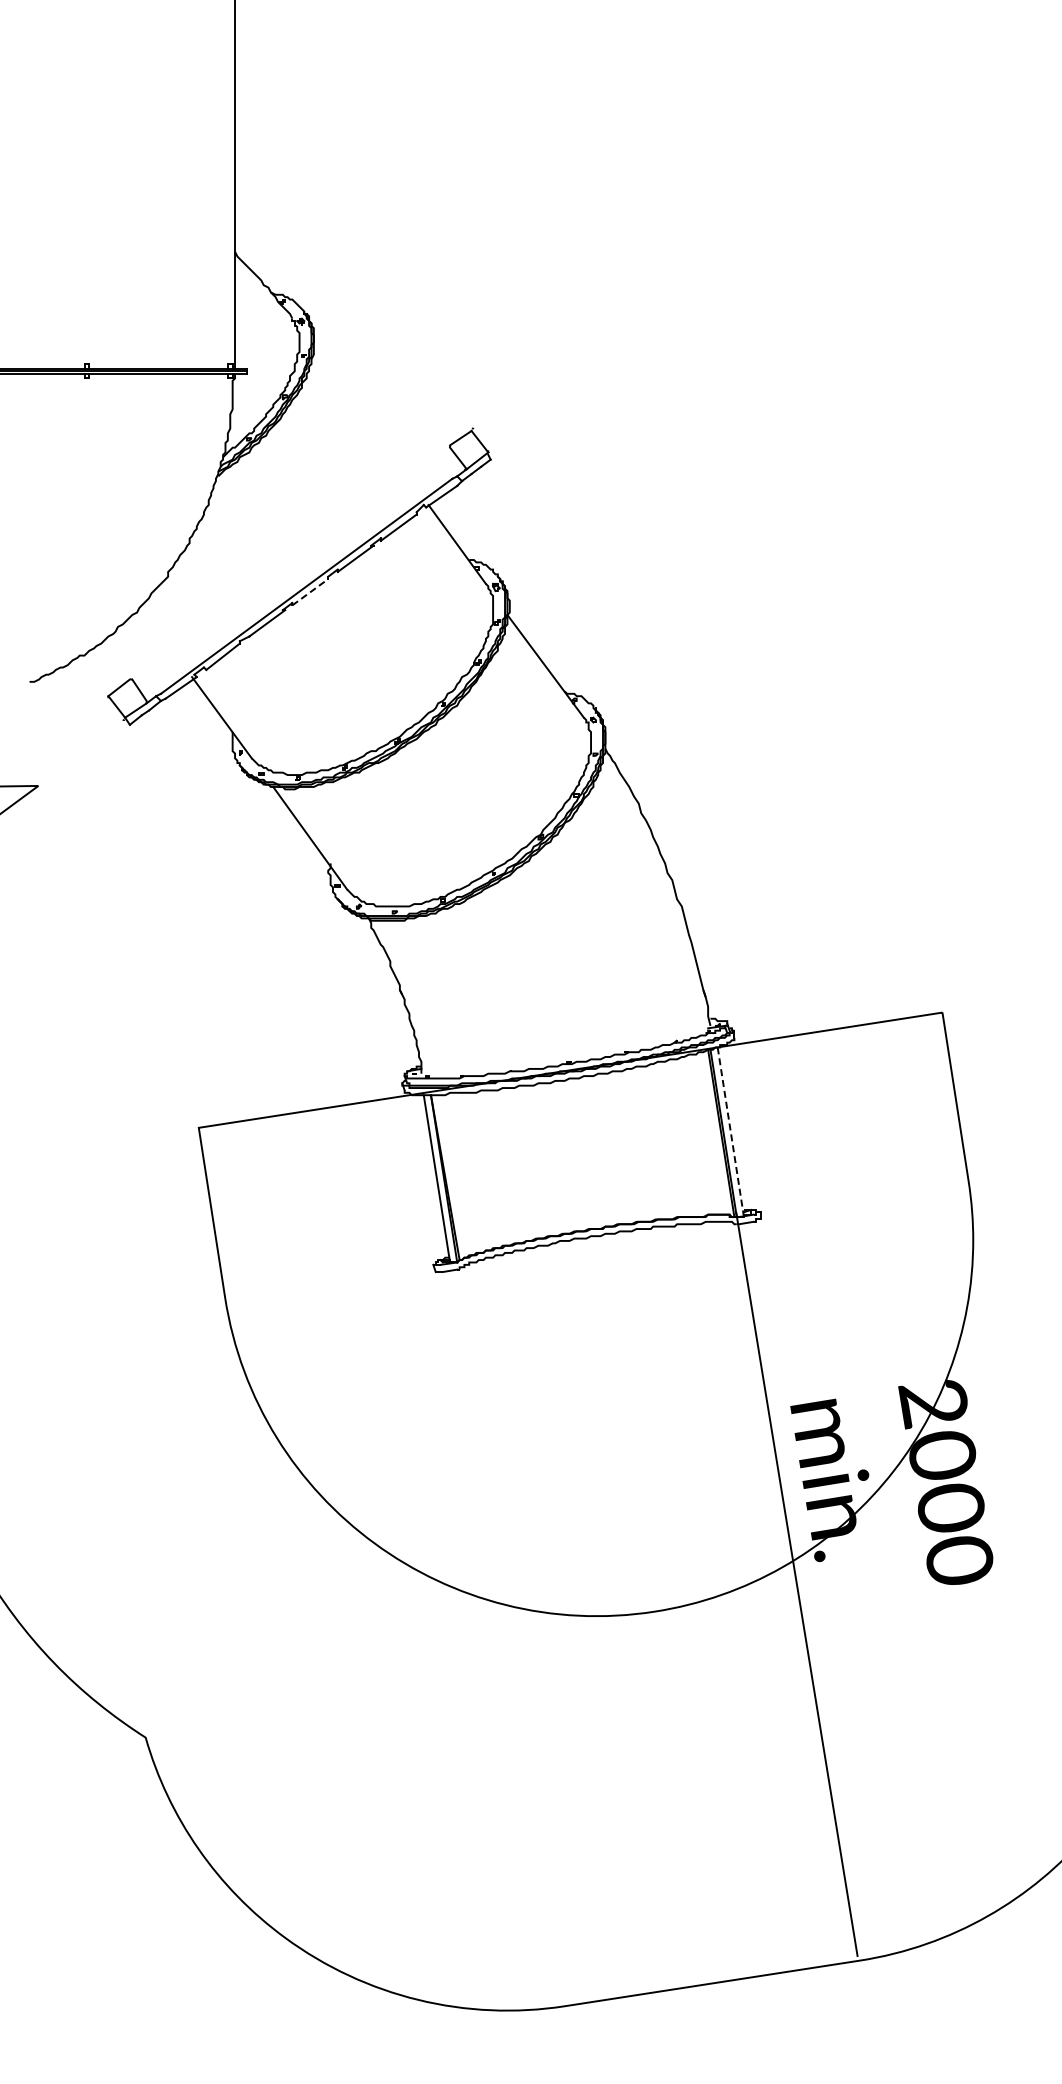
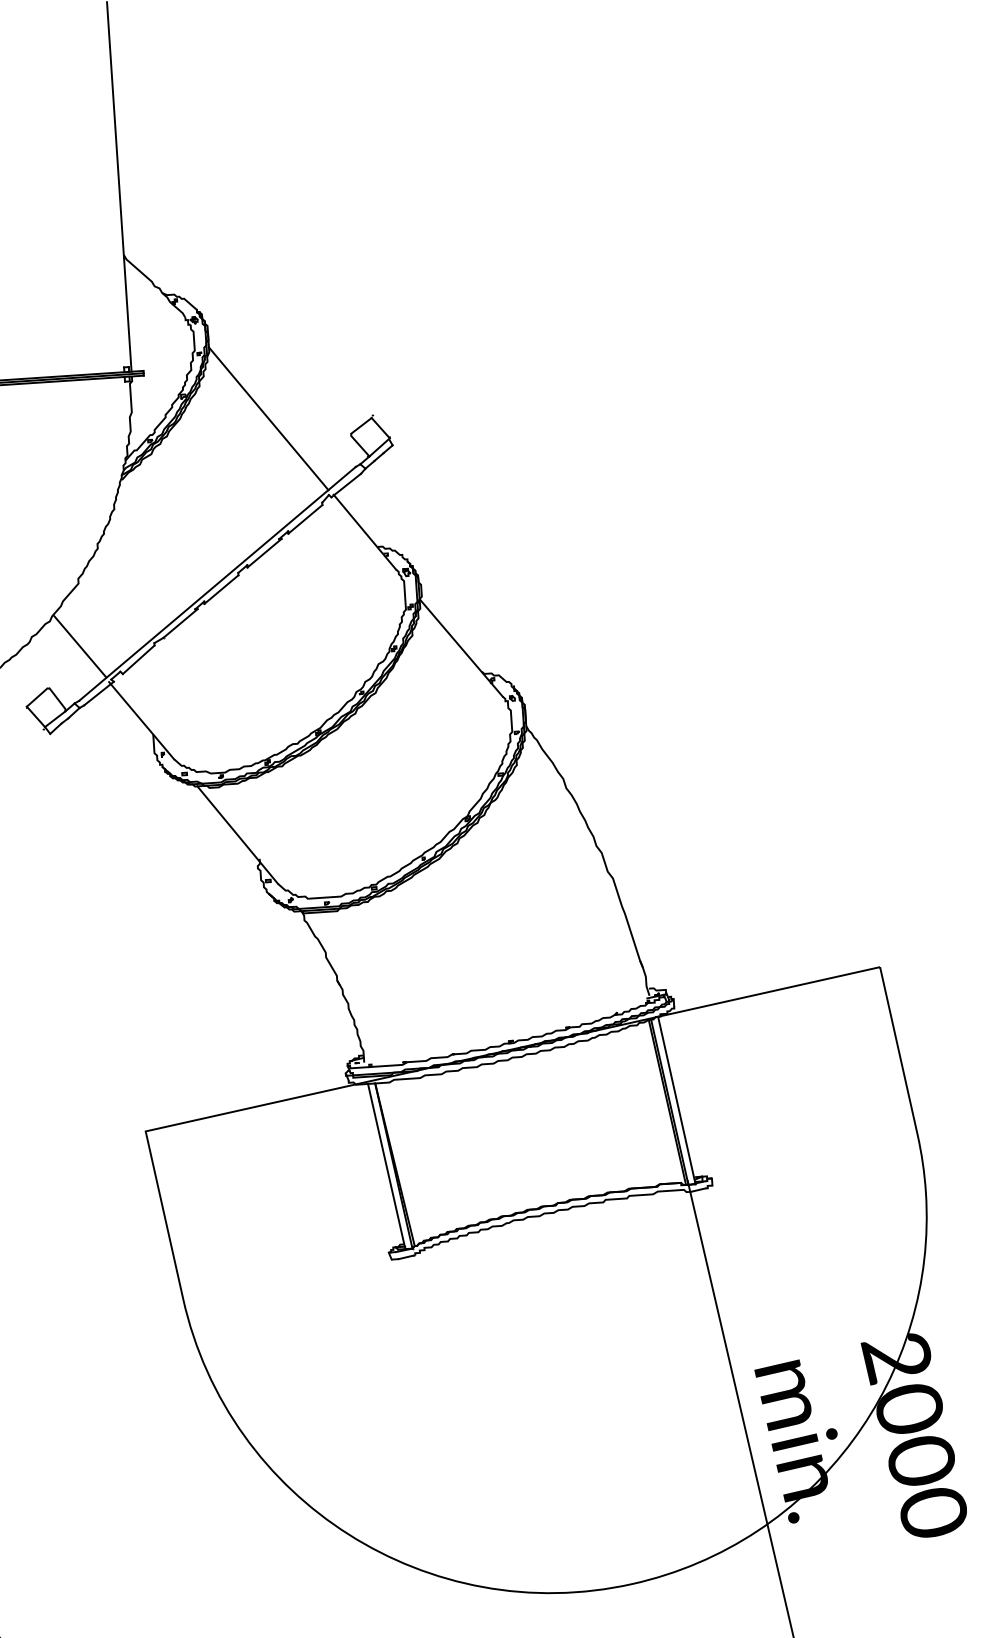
line: (368, 424) -> (268, 418), added
line: (310, 591) -> (221, 588), dashed -> solid
line: (165, 639) -> (80, 646), added
line: (730, 1132) -> (676, 1100), dashed -> solid

